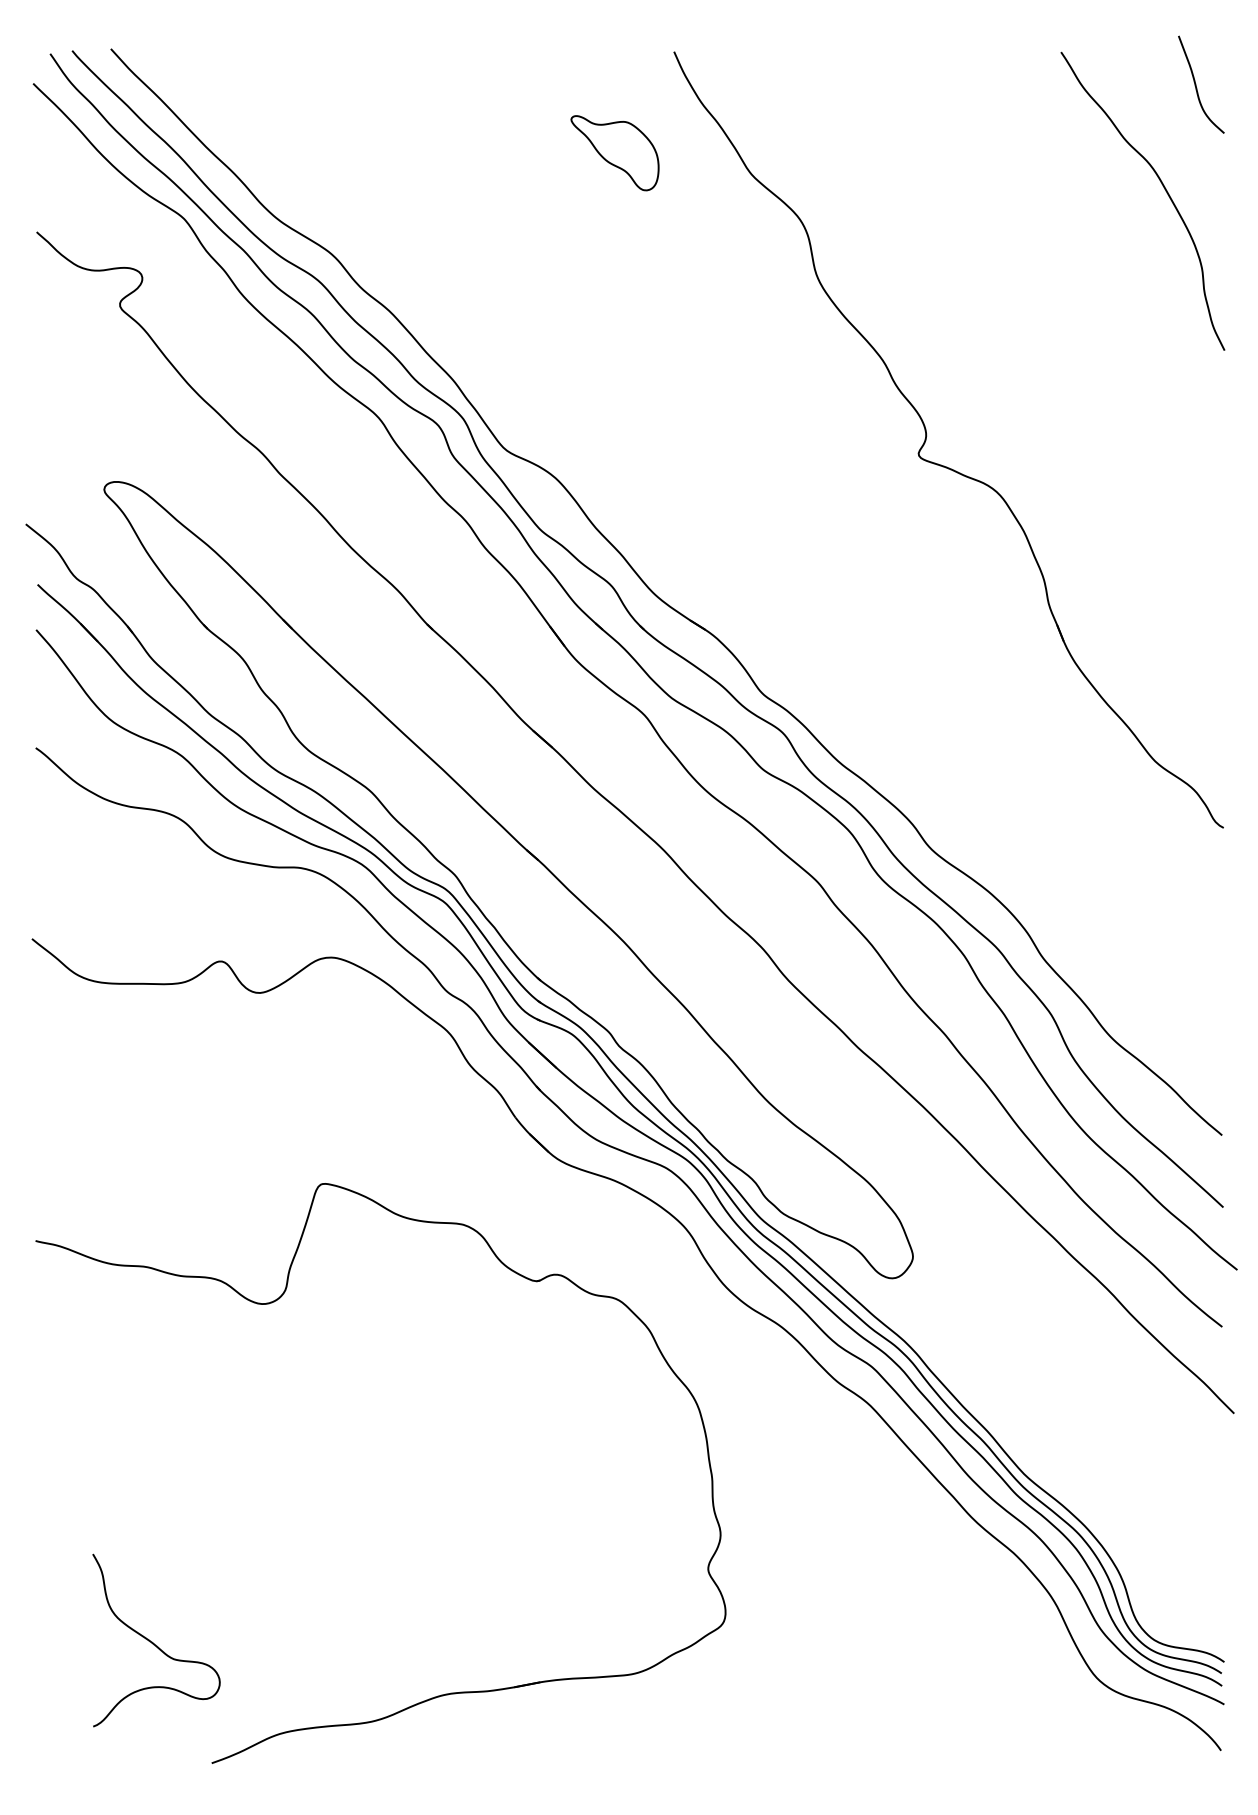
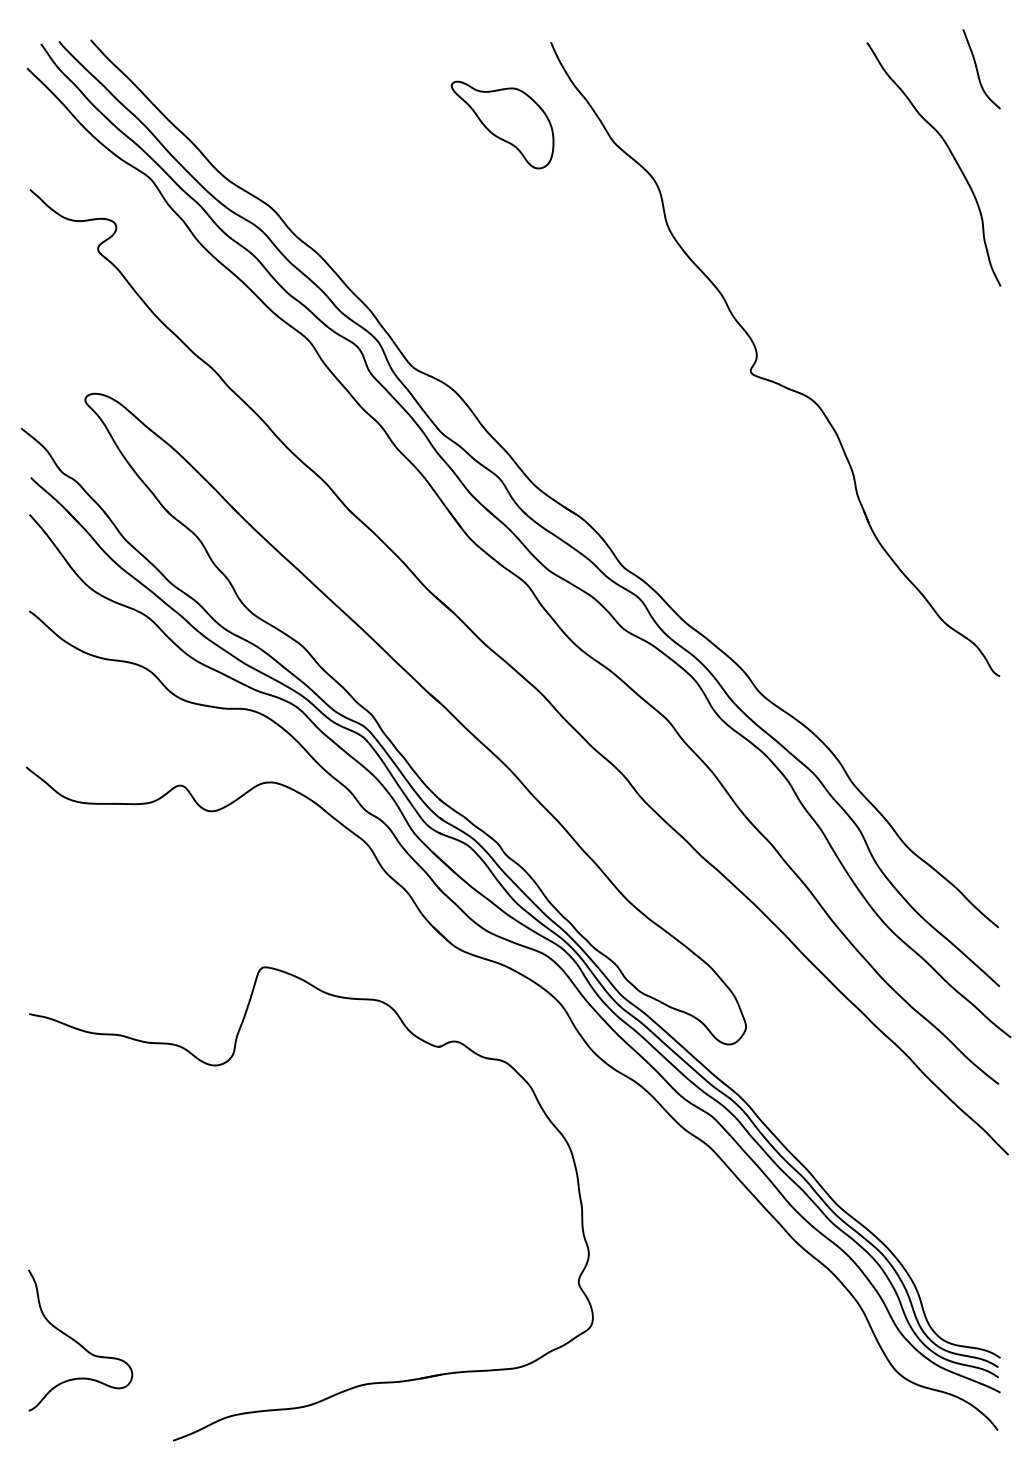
part: (614, 153) -> (502, 125), size x1.43
curve: (153, 1642) -> (78, 1342), moved

